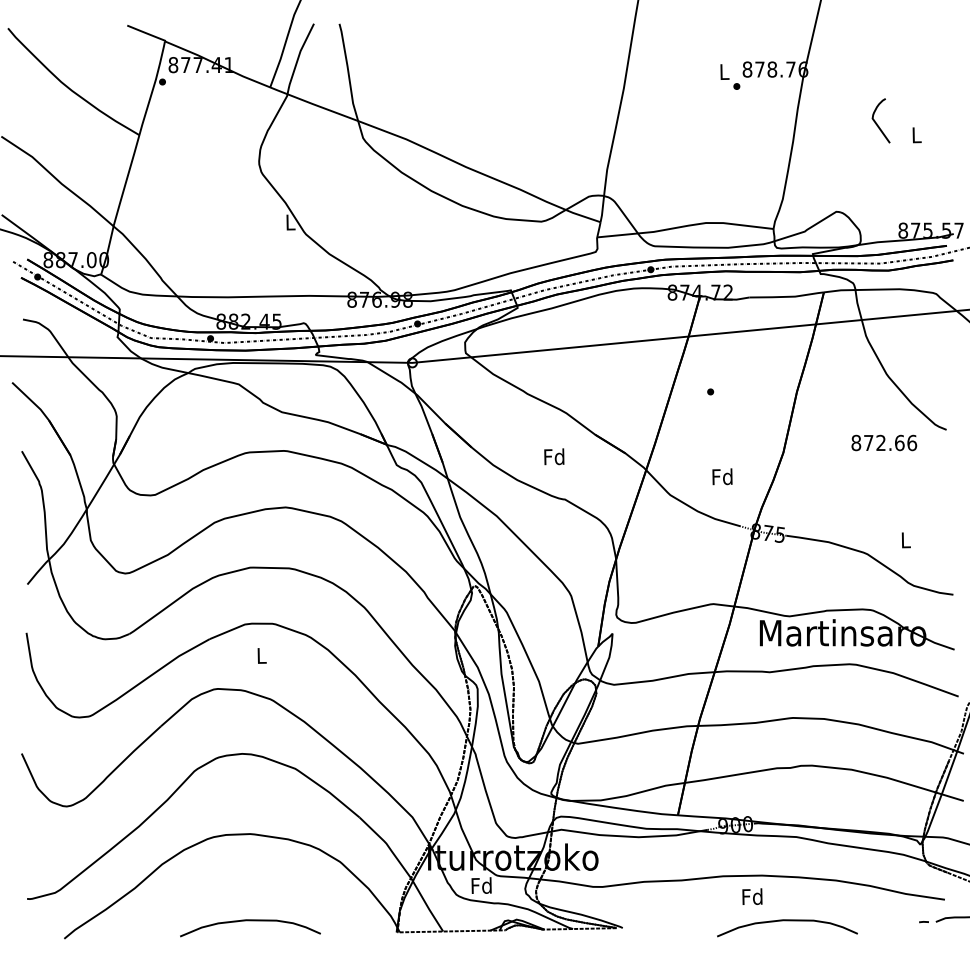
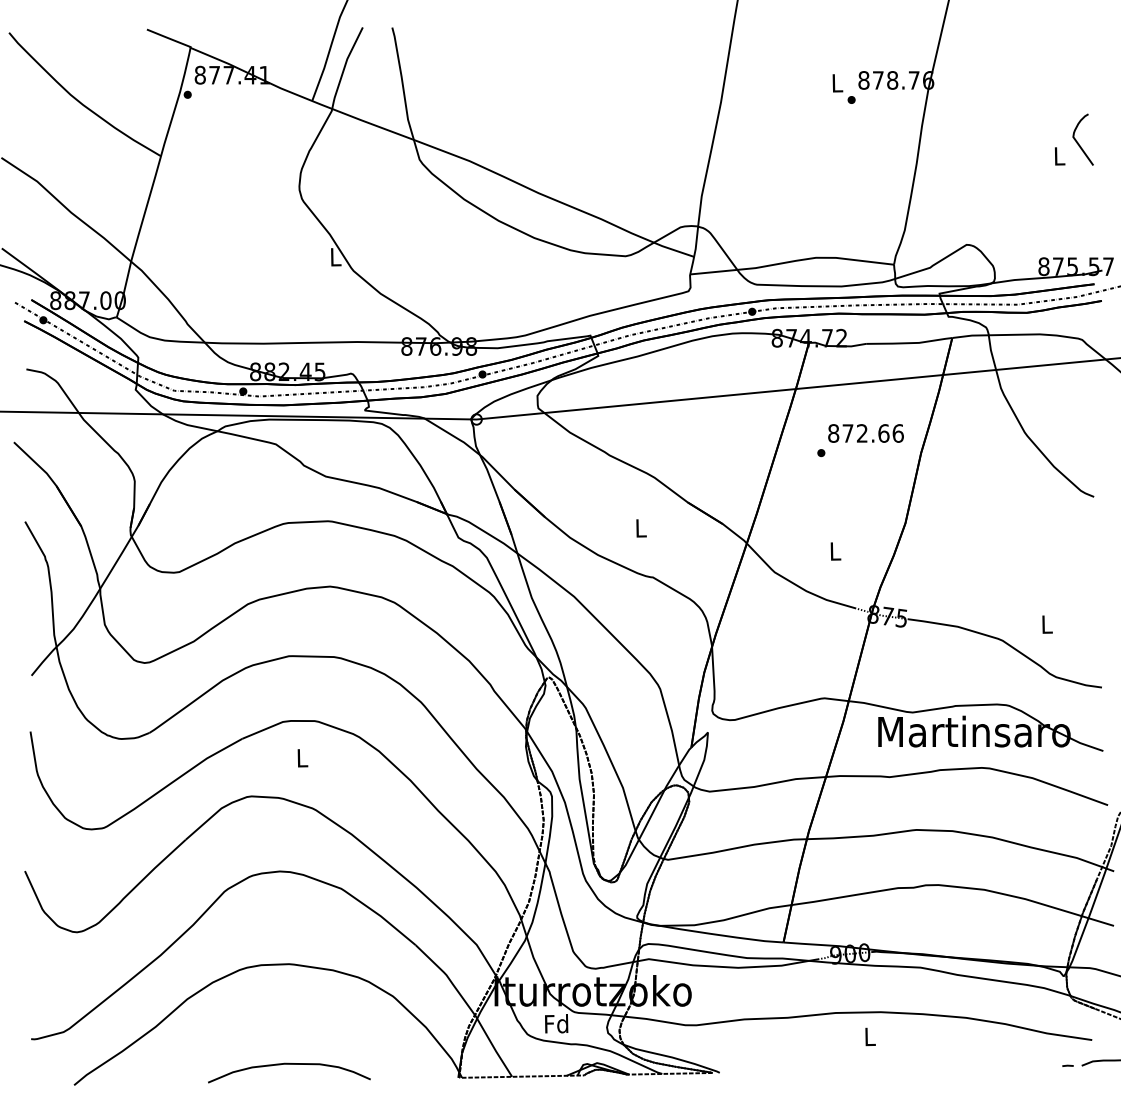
curve: (877, 123) -> (1078, 142), moved
text: (884, 442) -> (866, 432), moved
text: (554, 456) -> (640, 527), Fd -> L
text: (722, 476) -> (835, 550), Fd -> L
text: (752, 896) -> (869, 1036), Fd -> L
curve: (787, 921) -> (910, 1065), removed

